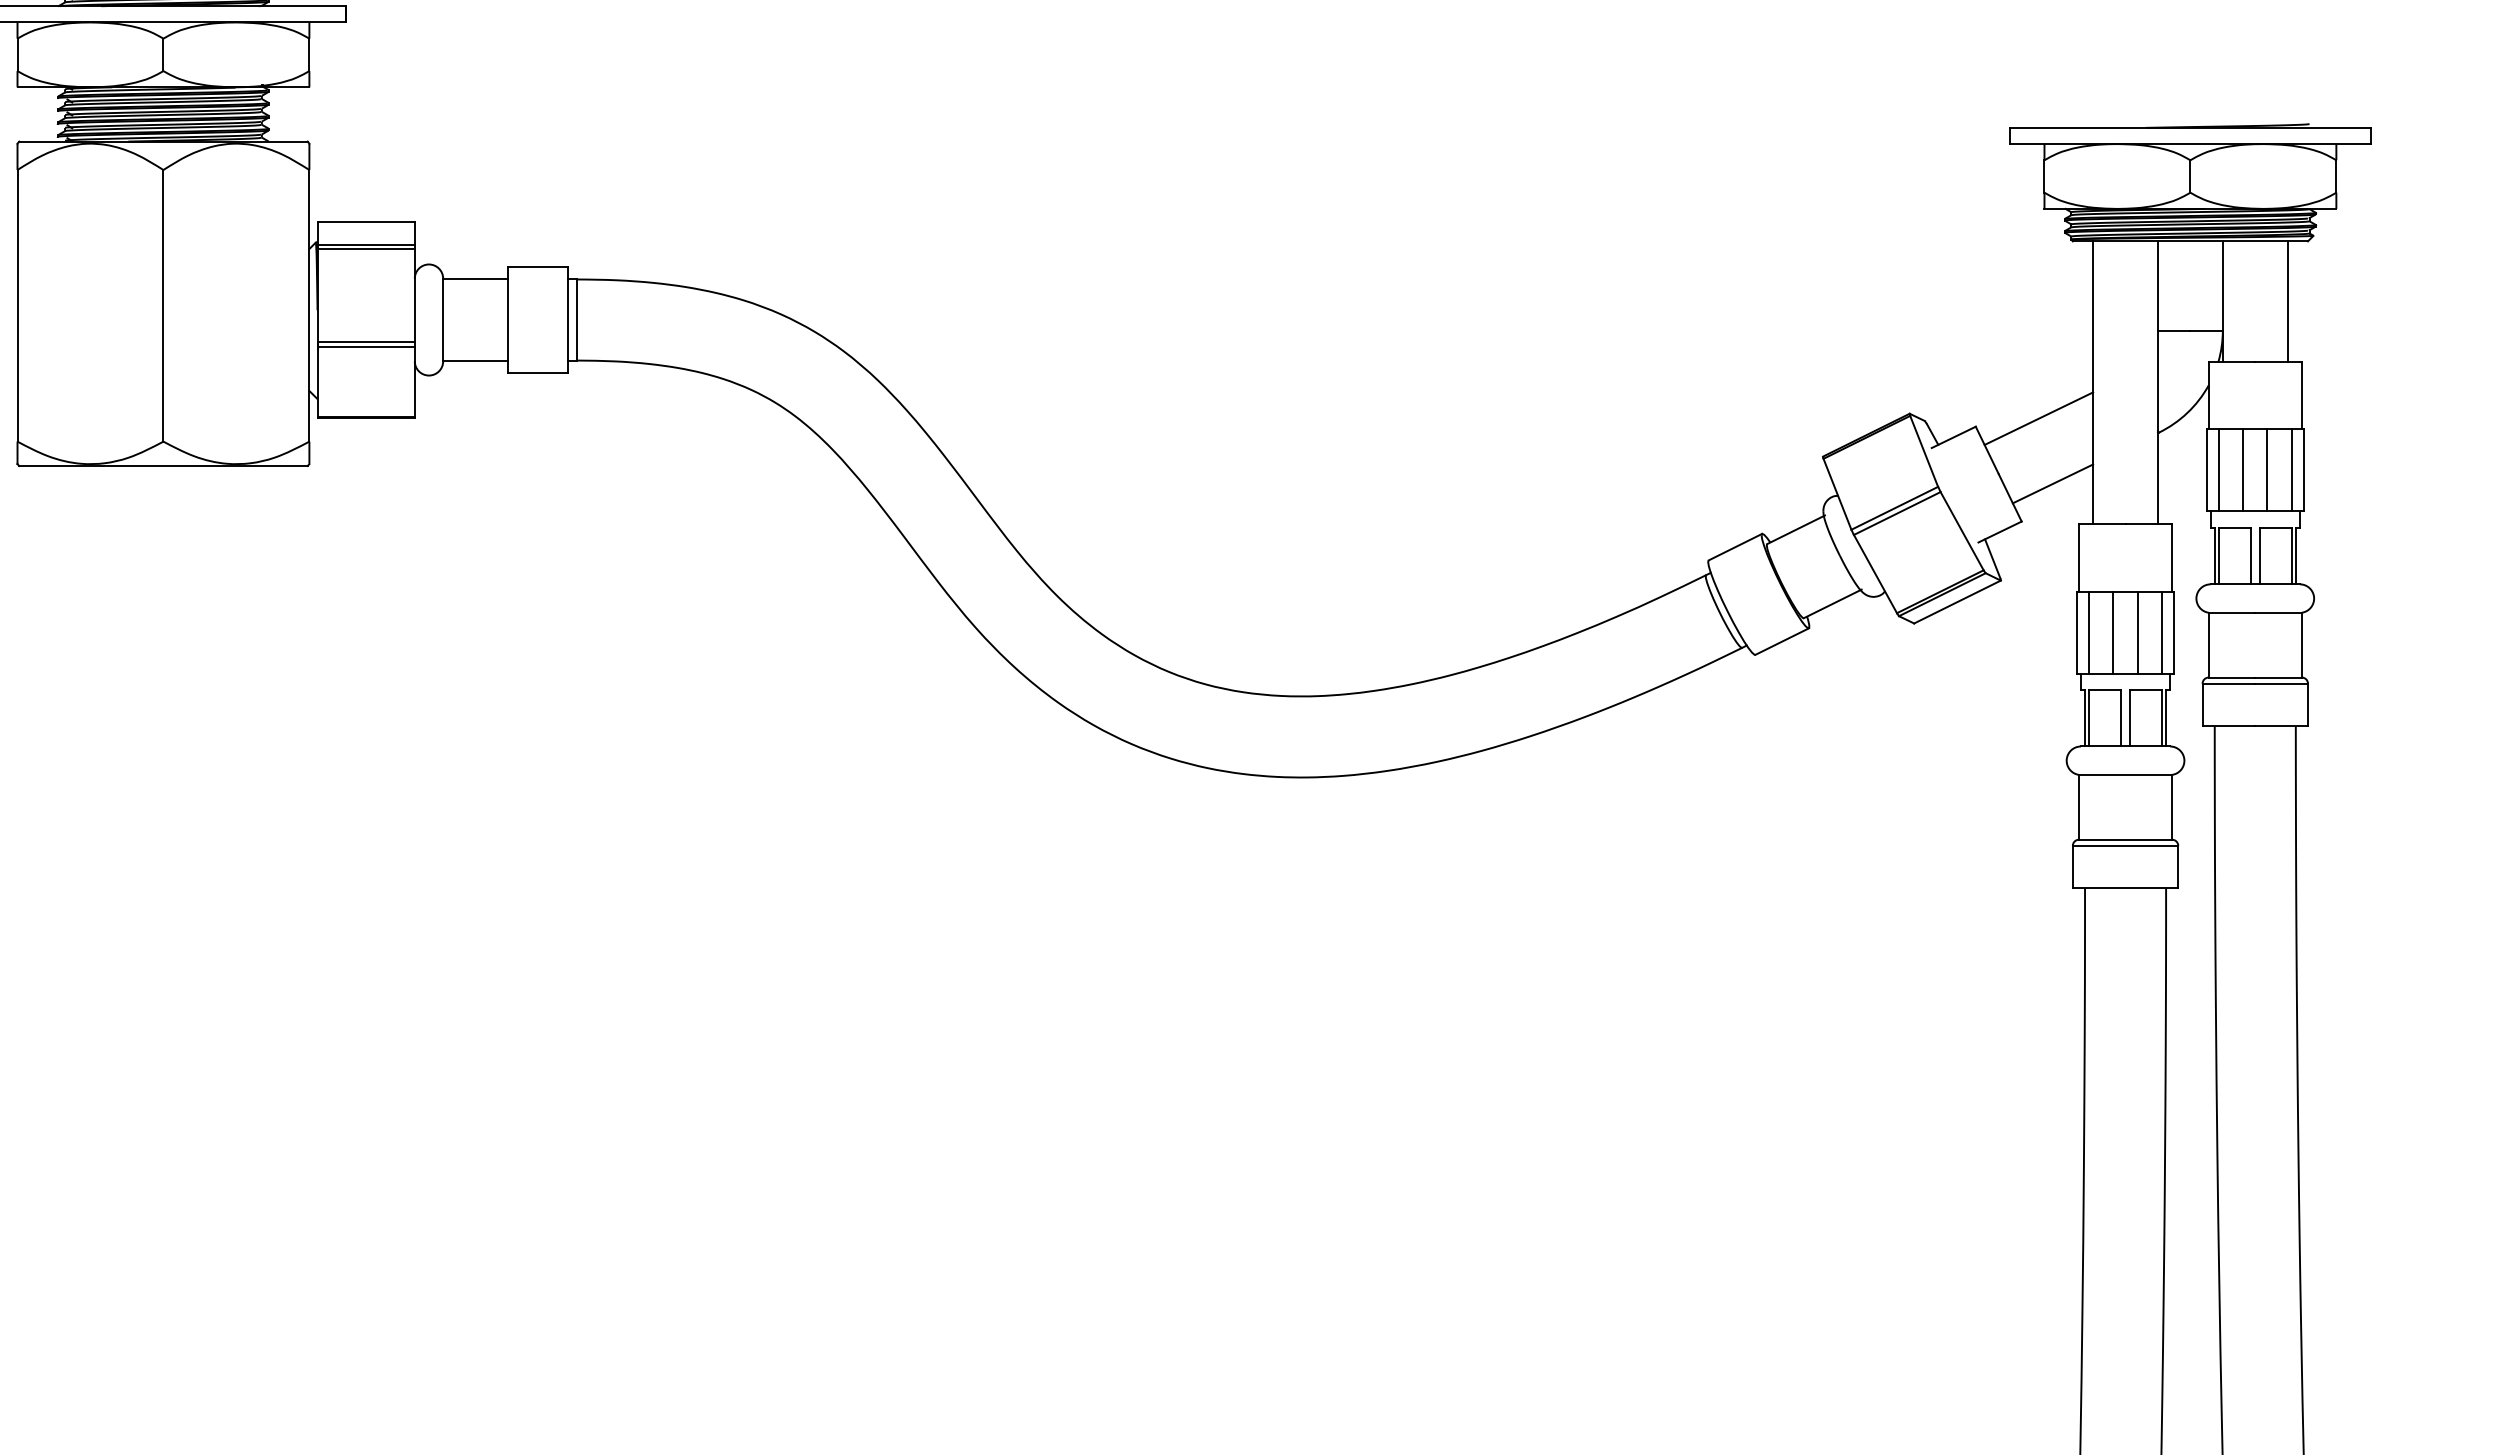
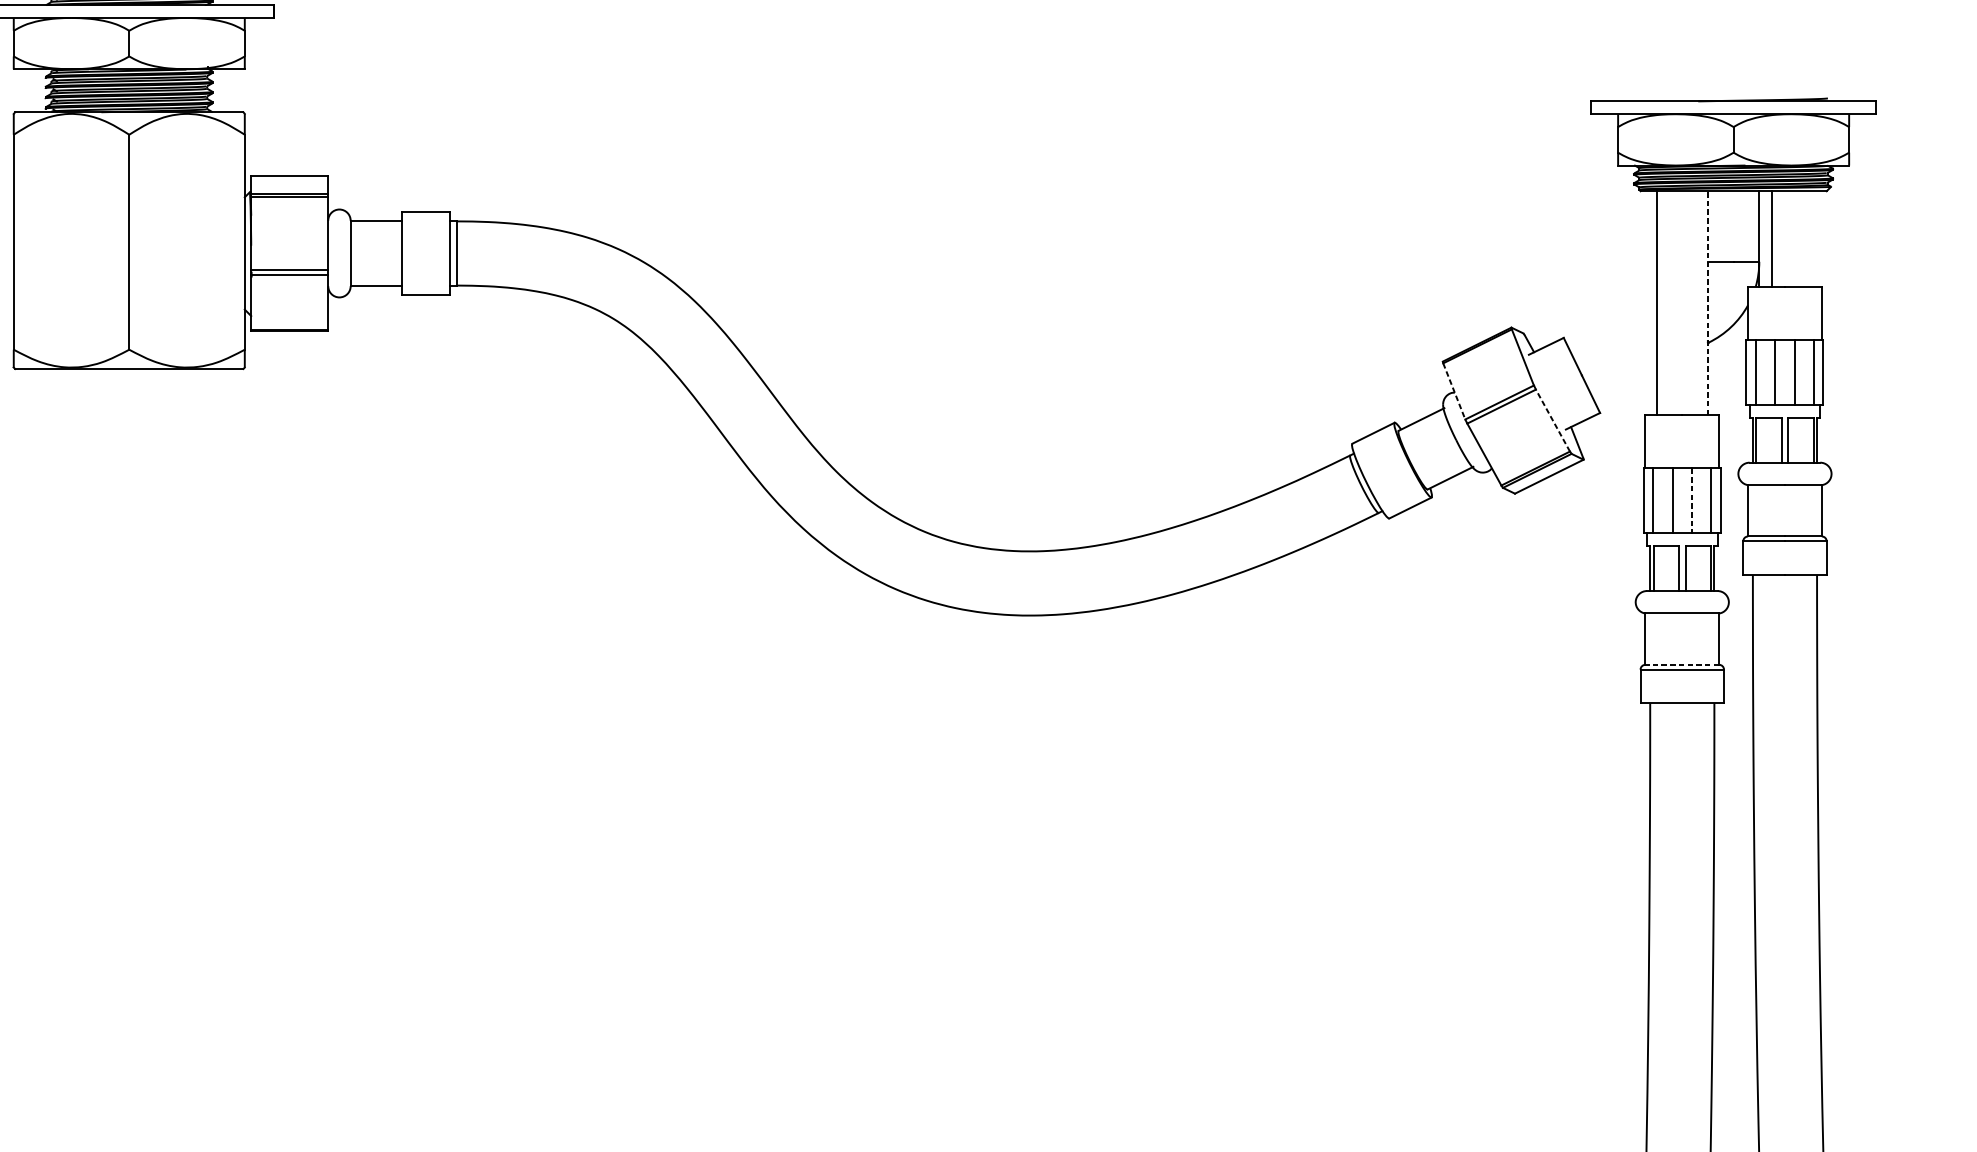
line: (2287, 301) -> (1771, 238), moved
line: (2157, 382) -> (1707, 302), solid -> dashed
line: (2038, 418) -> (1613, 331), removed
line: (2052, 483) -> (1624, 382), removed
line: (1837, 494) -> (1454, 391), solid -> dashed
line: (1962, 531) -> (1553, 420), solid -> dashed
line: (2137, 632) -> (1691, 500), solid -> dashed
line: (2125, 839) -> (1682, 664), solid -> dashed

